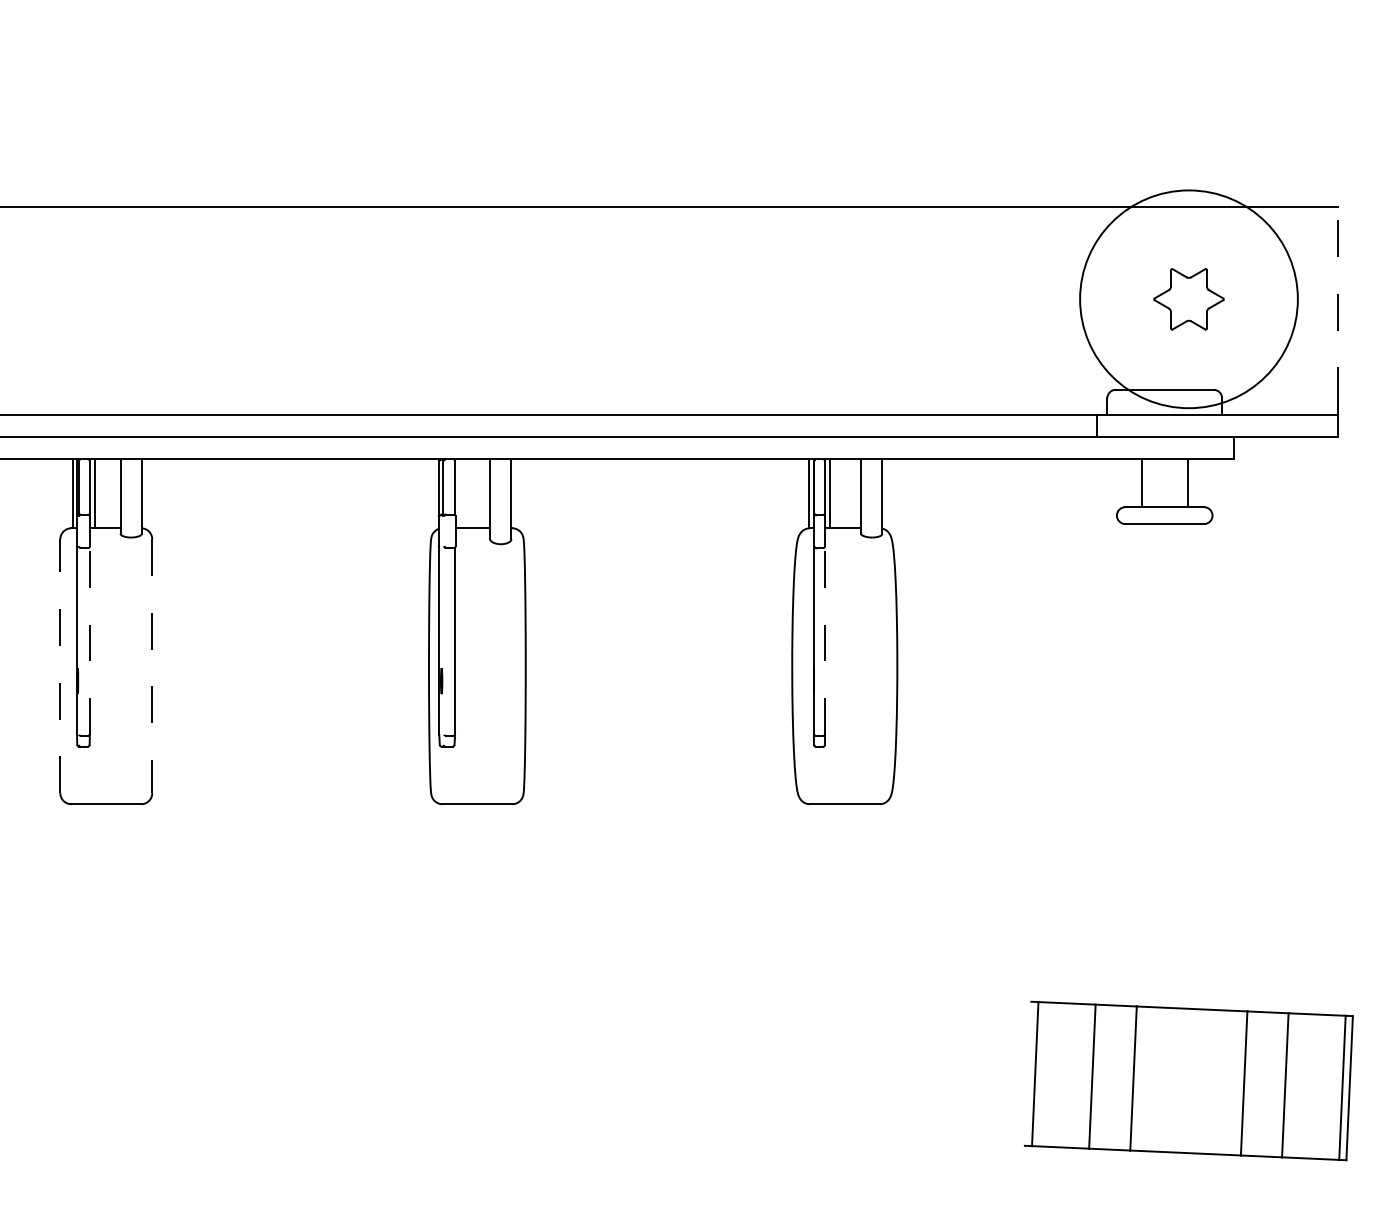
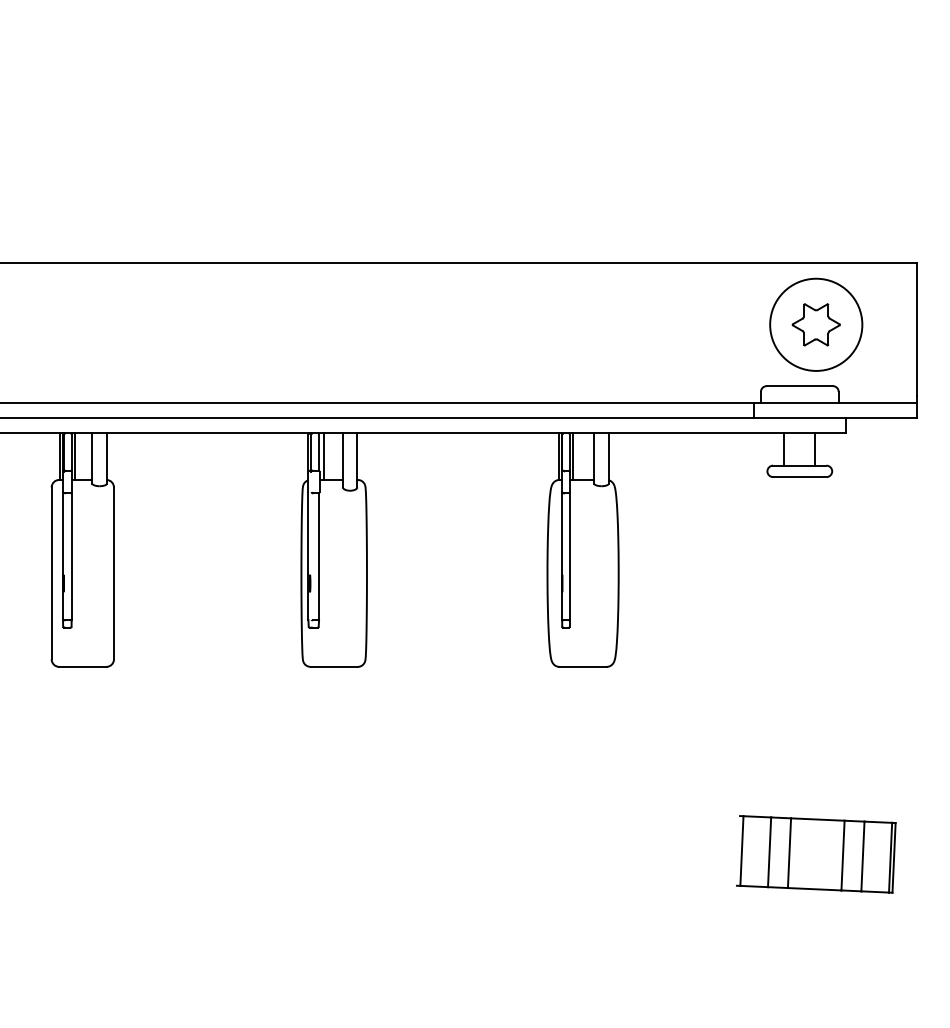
circle: (1189, 298) -> (816, 324), size x0.62
line: (1338, 306) -> (917, 329), dashed -> solid
line: (463, 493) -> (324, 456), added
line: (89, 641) -> (71, 556), dashed -> solid
line: (824, 641) -> (569, 556), dashed -> solid
line: (60, 666) -> (51, 573), dashed -> solid
line: (151, 666) -> (113, 573), dashed -> solid
part: (1189, 1081) -> (816, 854), size x0.71

